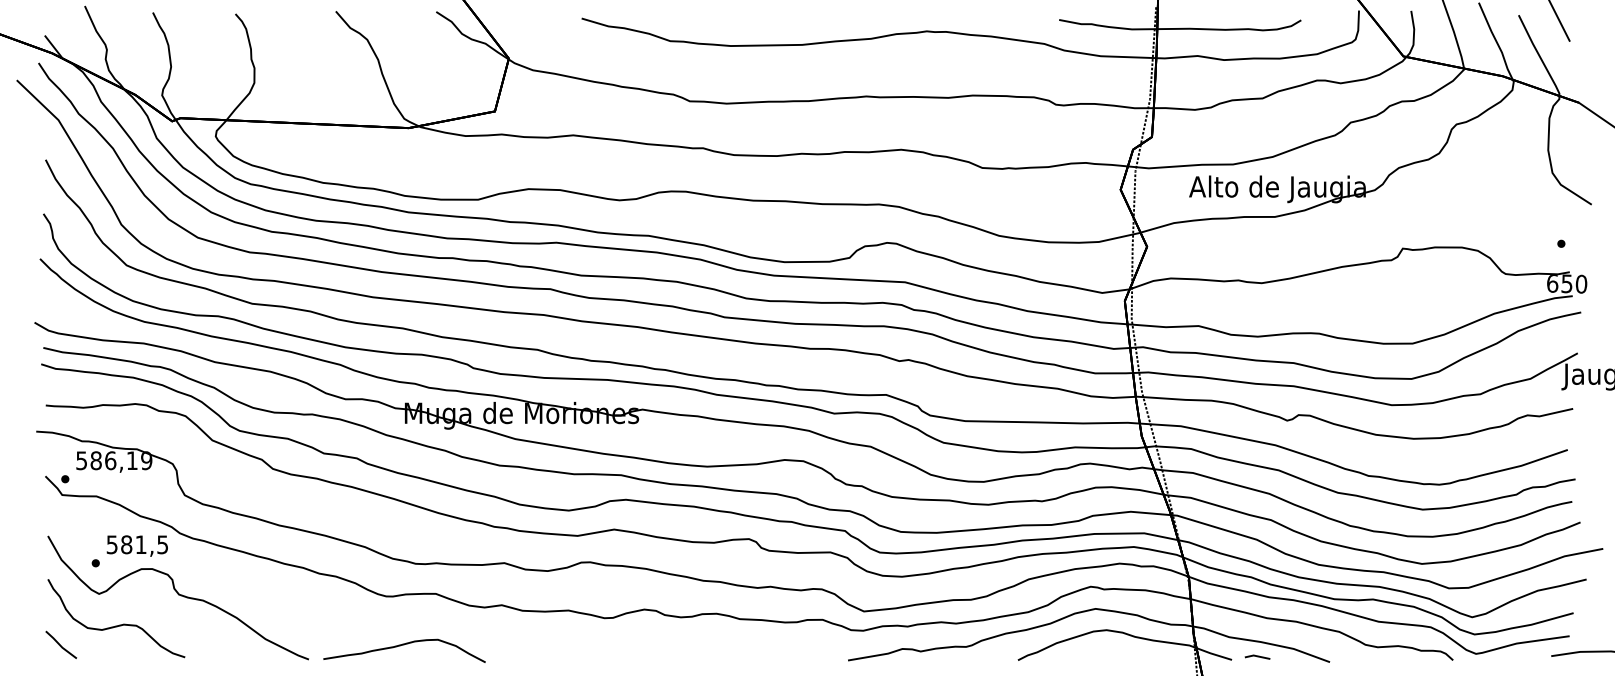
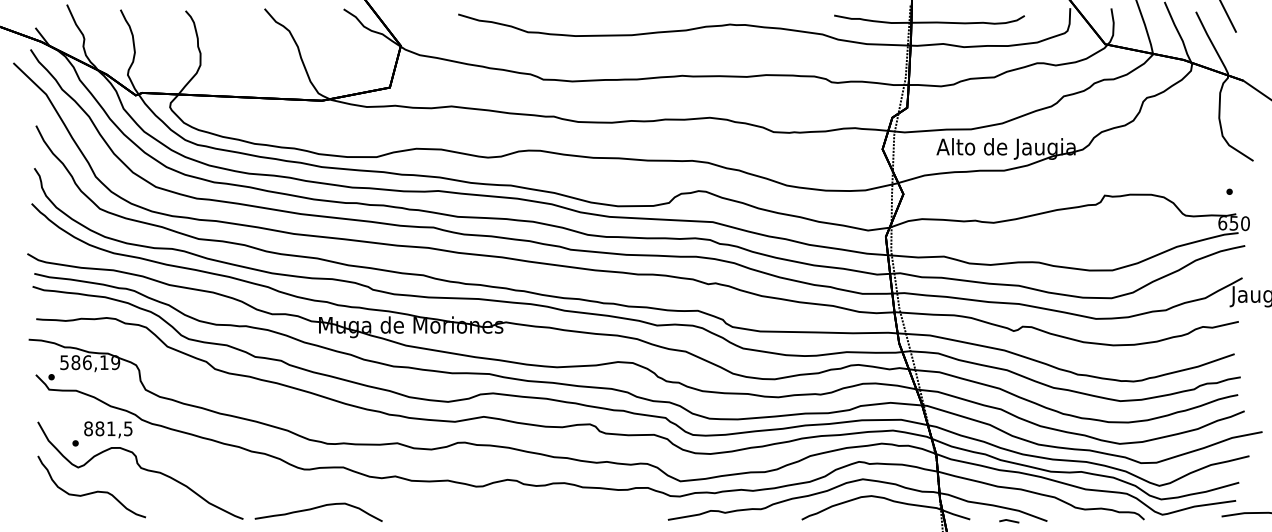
text: (111, 544) -> (87, 428), 581,5 -> 881,5
line: (60, 644) -> (47, 507), removed
line: (1257, 656) -> (1009, 520), moved

